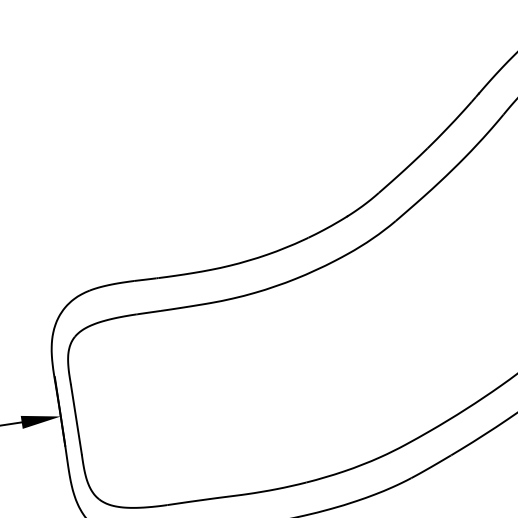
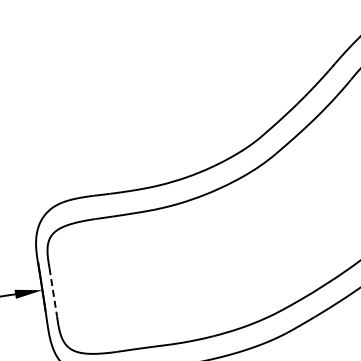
line: (76, 419) -> (53, 292), solid -> dashed

